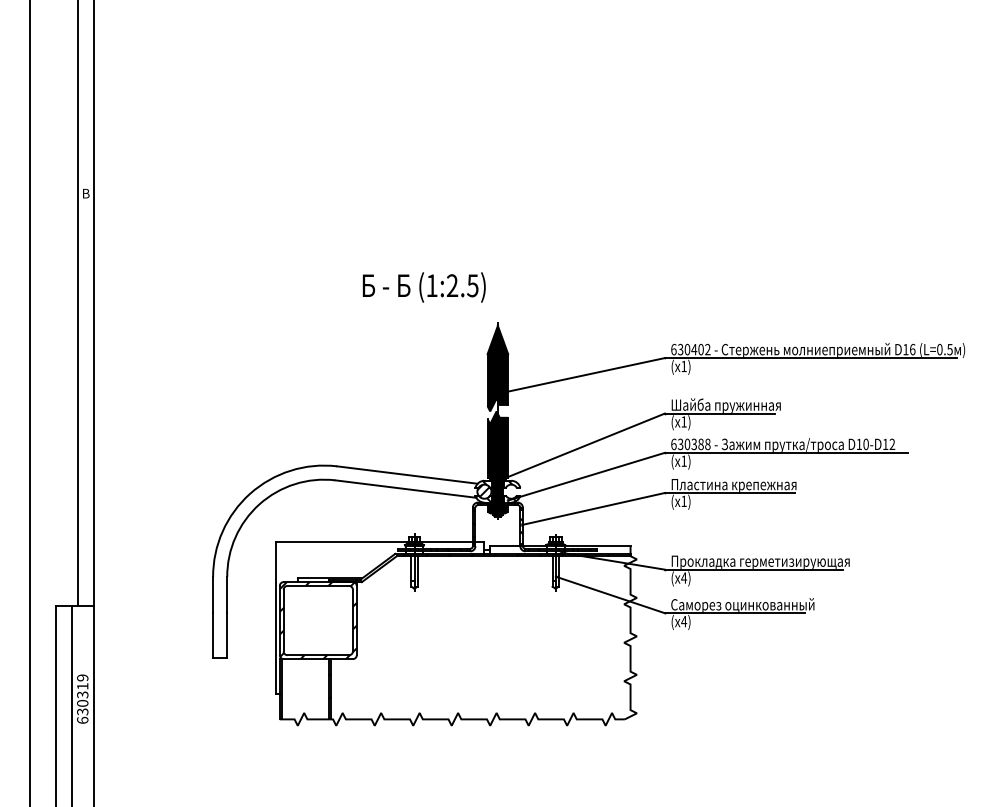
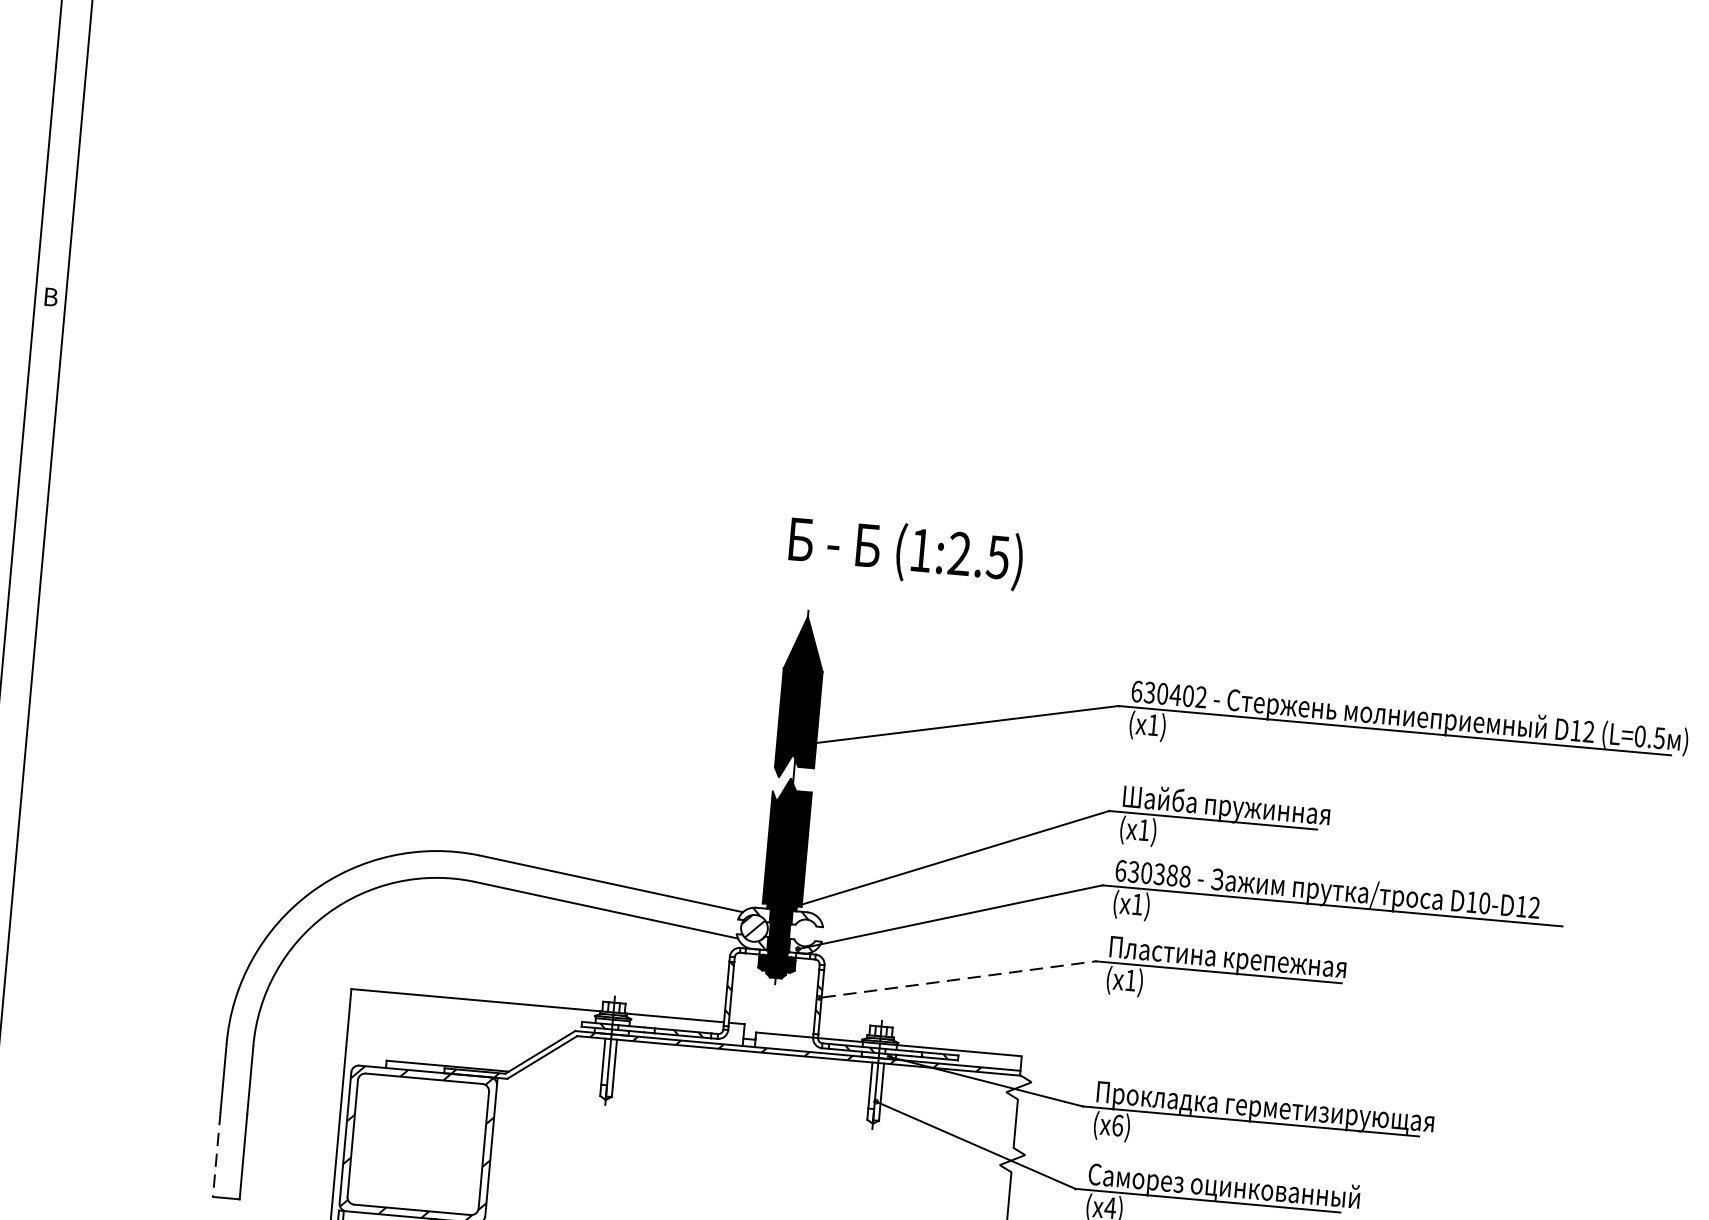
text: (423, 287) -> (904, 552), moved
text: (912, 349) -> (1588, 731), D16 -> D12
line: (594, 508) -> (959, 978), solid -> dashed
text: (683, 577) -> (1116, 1124), (x4) -> (x6)
line: (213, 635) -> (217, 1154), solid -> dashed

